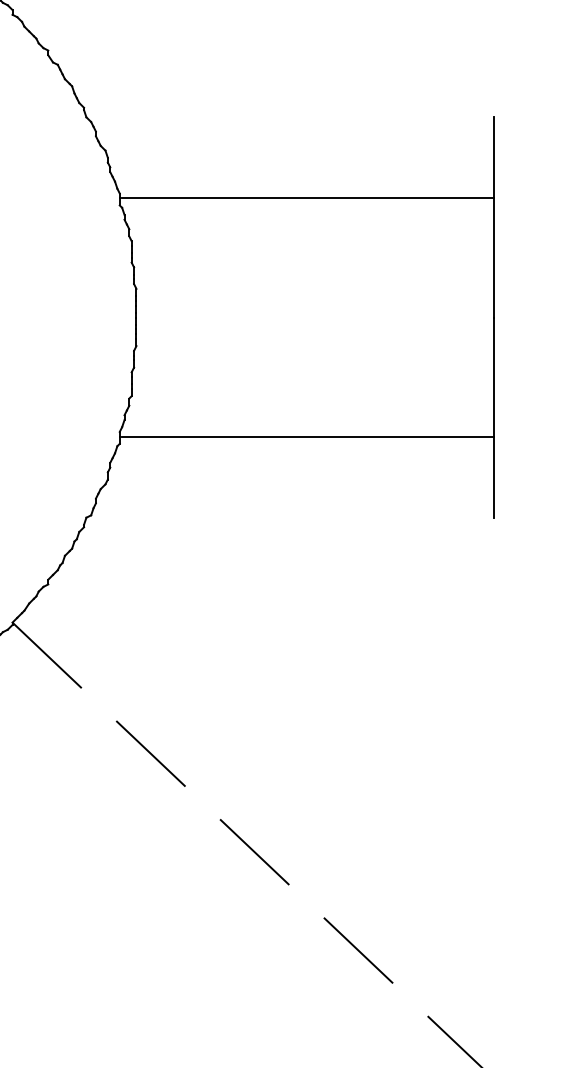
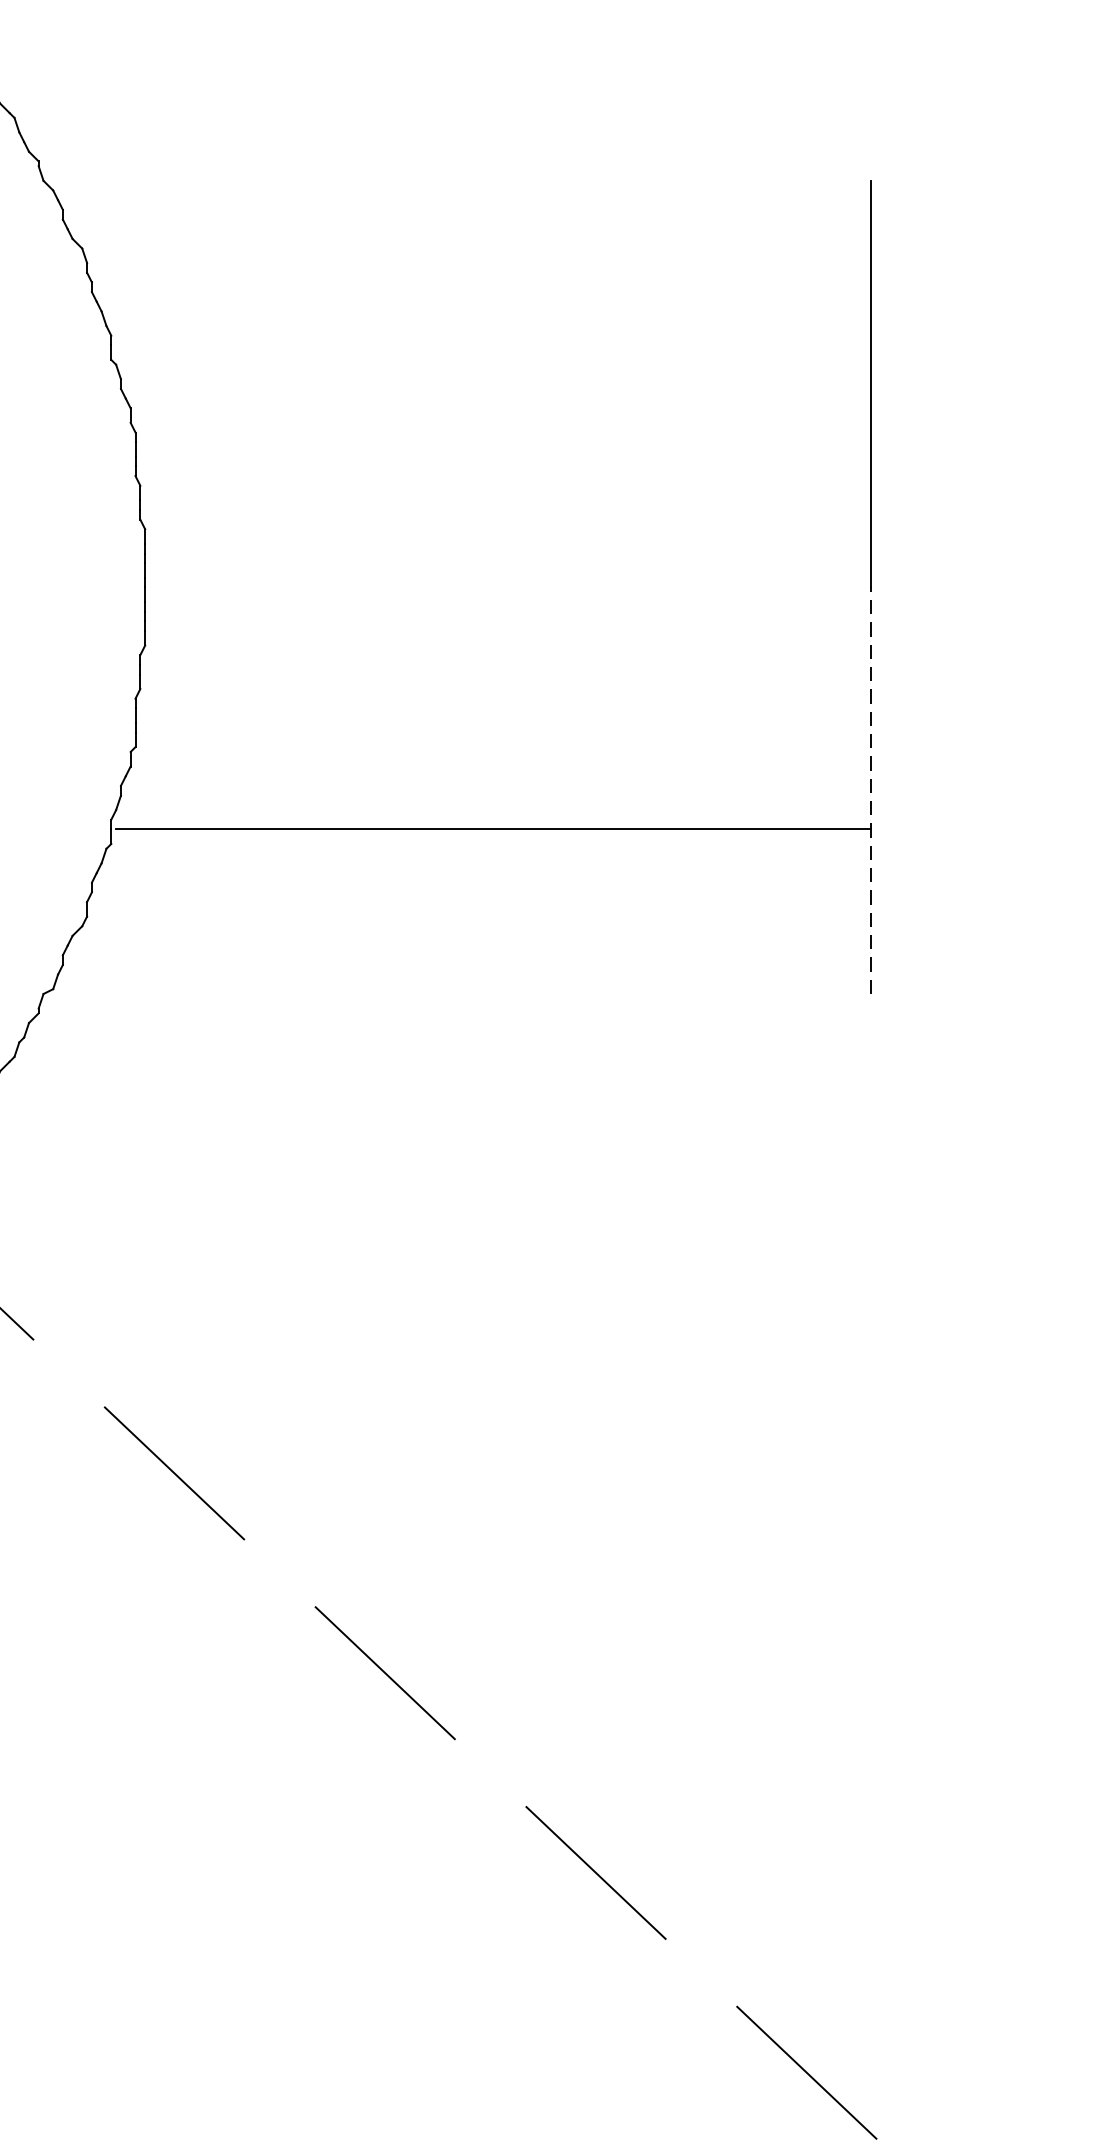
line: (308, 198) -> (494, 345), removed
line: (494, 417) -> (872, 790), solid -> dashed

